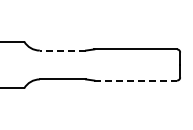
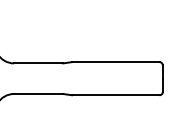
line: (62, 50) -> (38, 63), dashed -> solid
line: (136, 80) -> (116, 95), dashed -> solid

